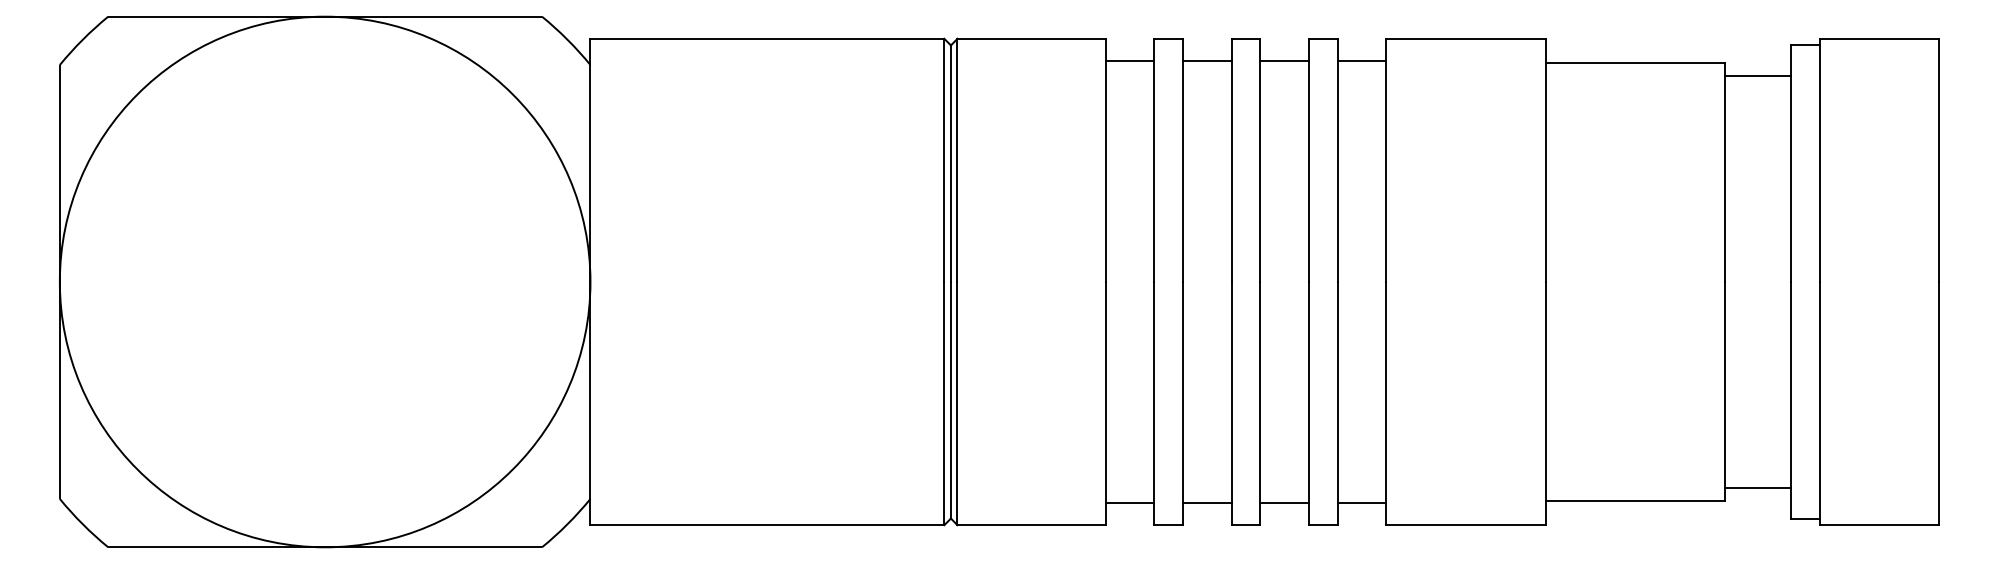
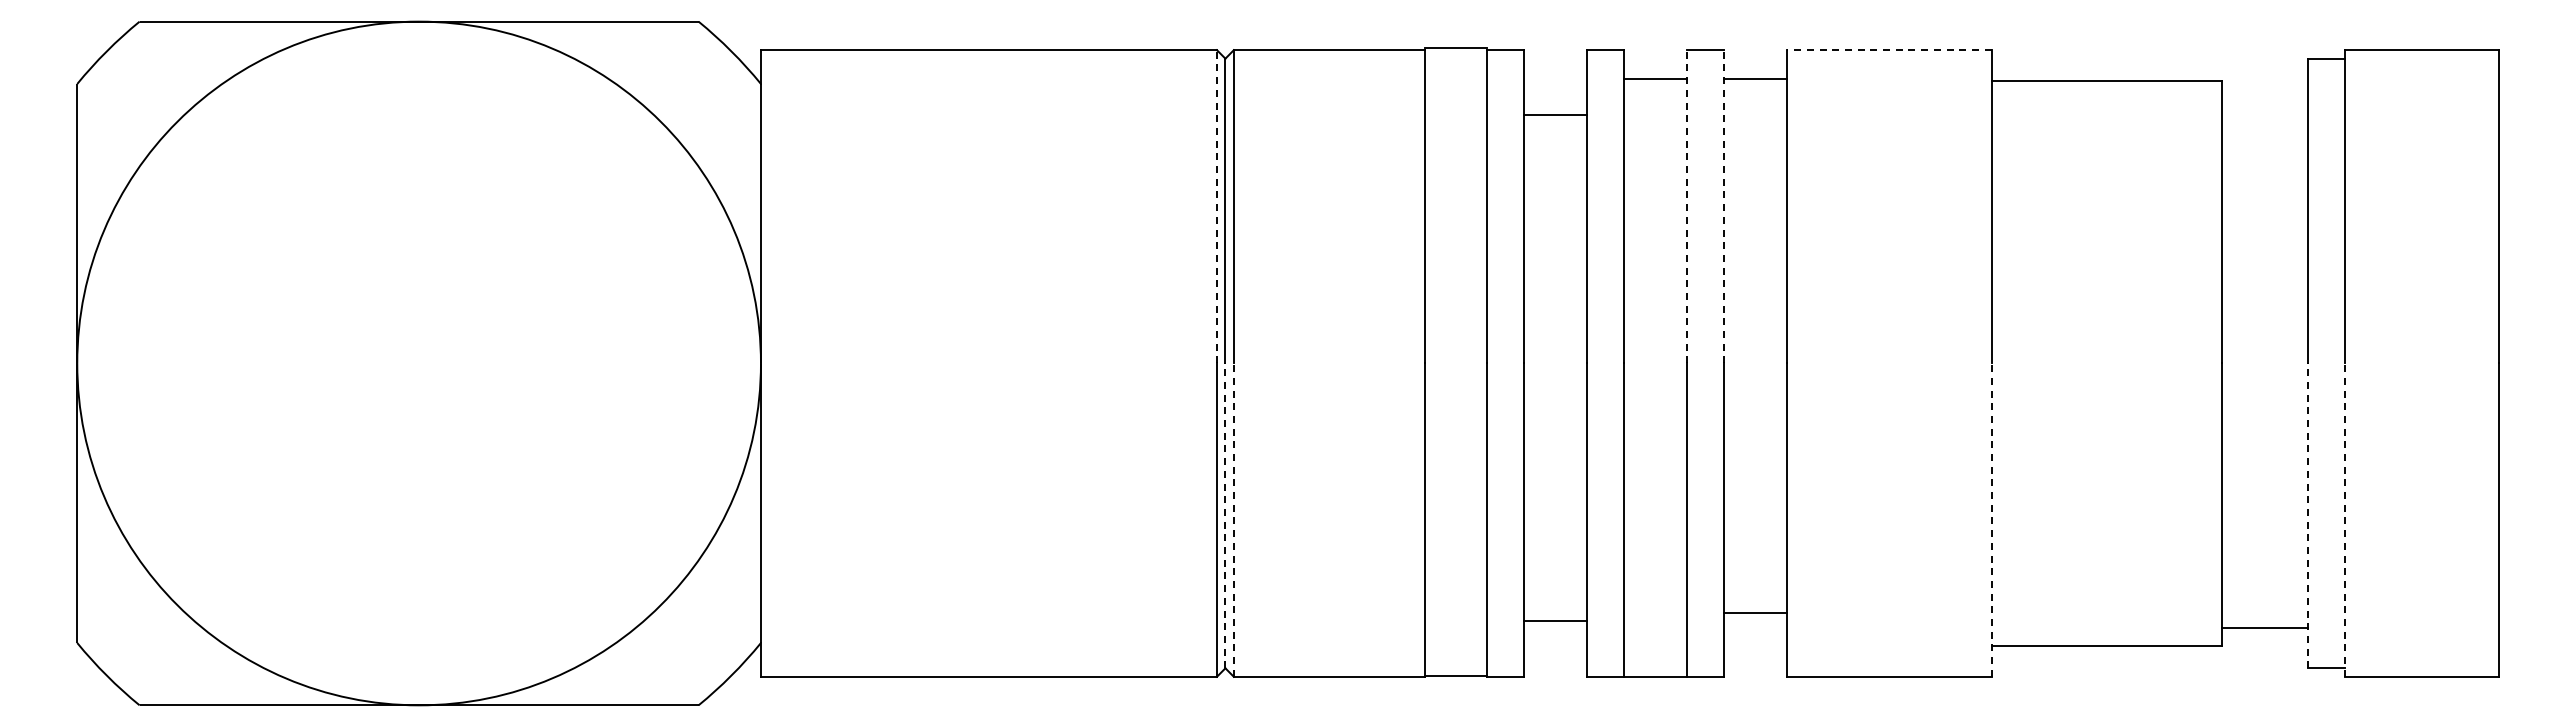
line: (1466, 39) -> (1889, 50), solid -> dashed
line: (1129, 60) -> (1455, 47), moved
line: (1207, 60) -> (1555, 114), moved
line: (1757, 76) -> (2264, 98), removed
line: (944, 160) -> (1216, 206), solid -> dashed
line: (1308, 160) -> (1686, 206), solid -> dashed
line: (1337, 160) -> (1723, 206), solid -> dashed
line: (950, 399) -> (1225, 515), solid -> dashed
line: (1790, 399) -> (2307, 515), solid -> dashed
line: (957, 403) -> (1233, 520), solid -> dashed
line: (1545, 403) -> (1991, 520), solid -> dashed
line: (1819, 403) -> (2344, 520), solid -> dashed
line: (1129, 503) -> (1455, 676), moved
line: (1207, 503) -> (1555, 621), moved
line: (1284, 503) -> (1655, 677), moved
line: (1361, 503) -> (1754, 613), moved

